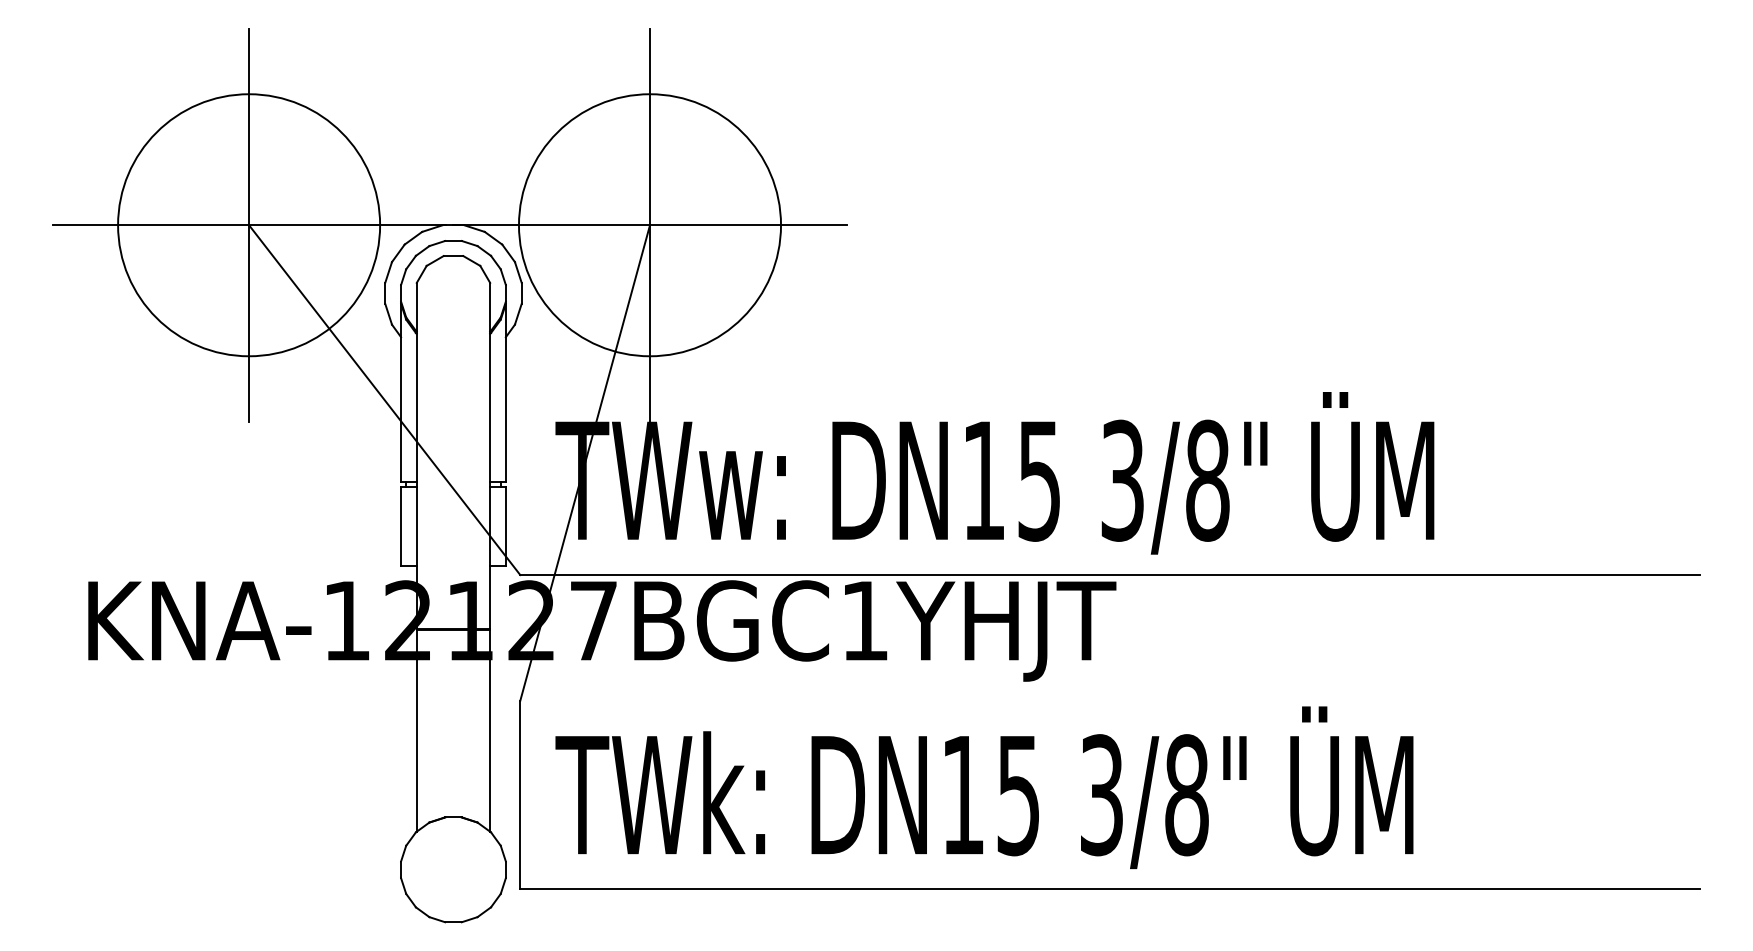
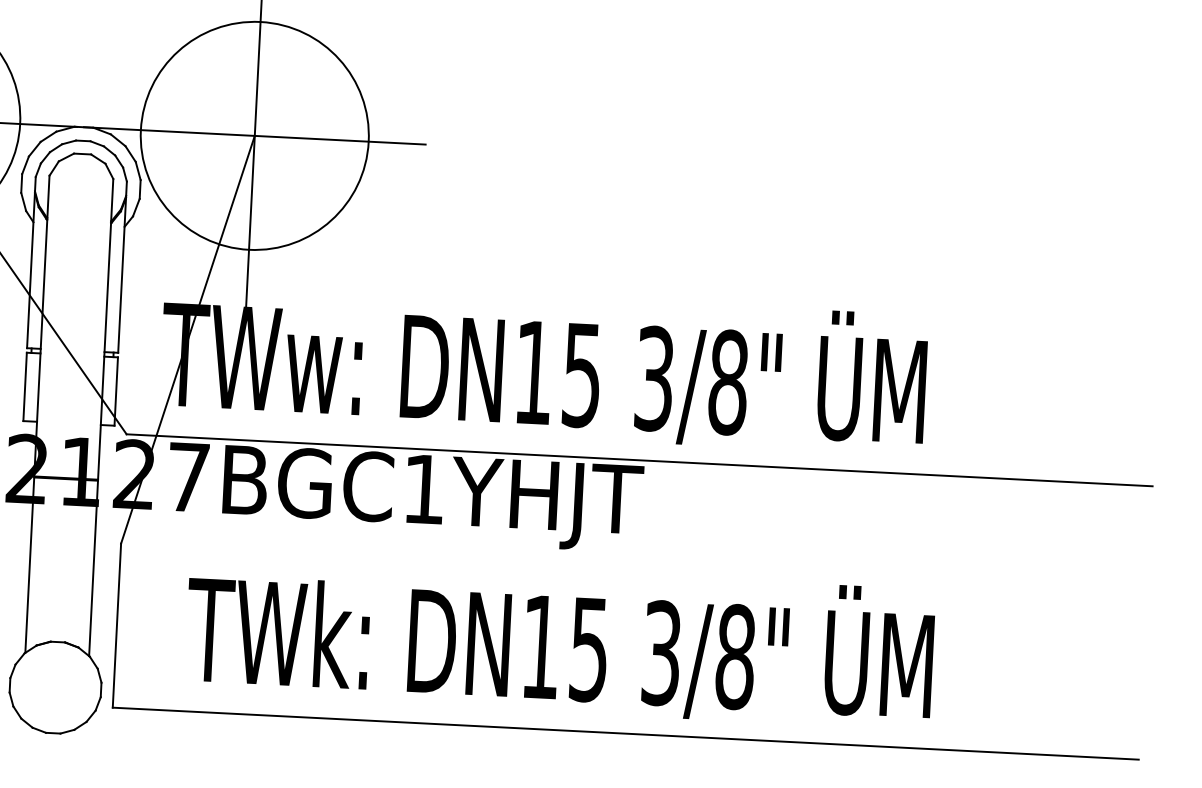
text: (984, 787) -> (559, 641), moved

